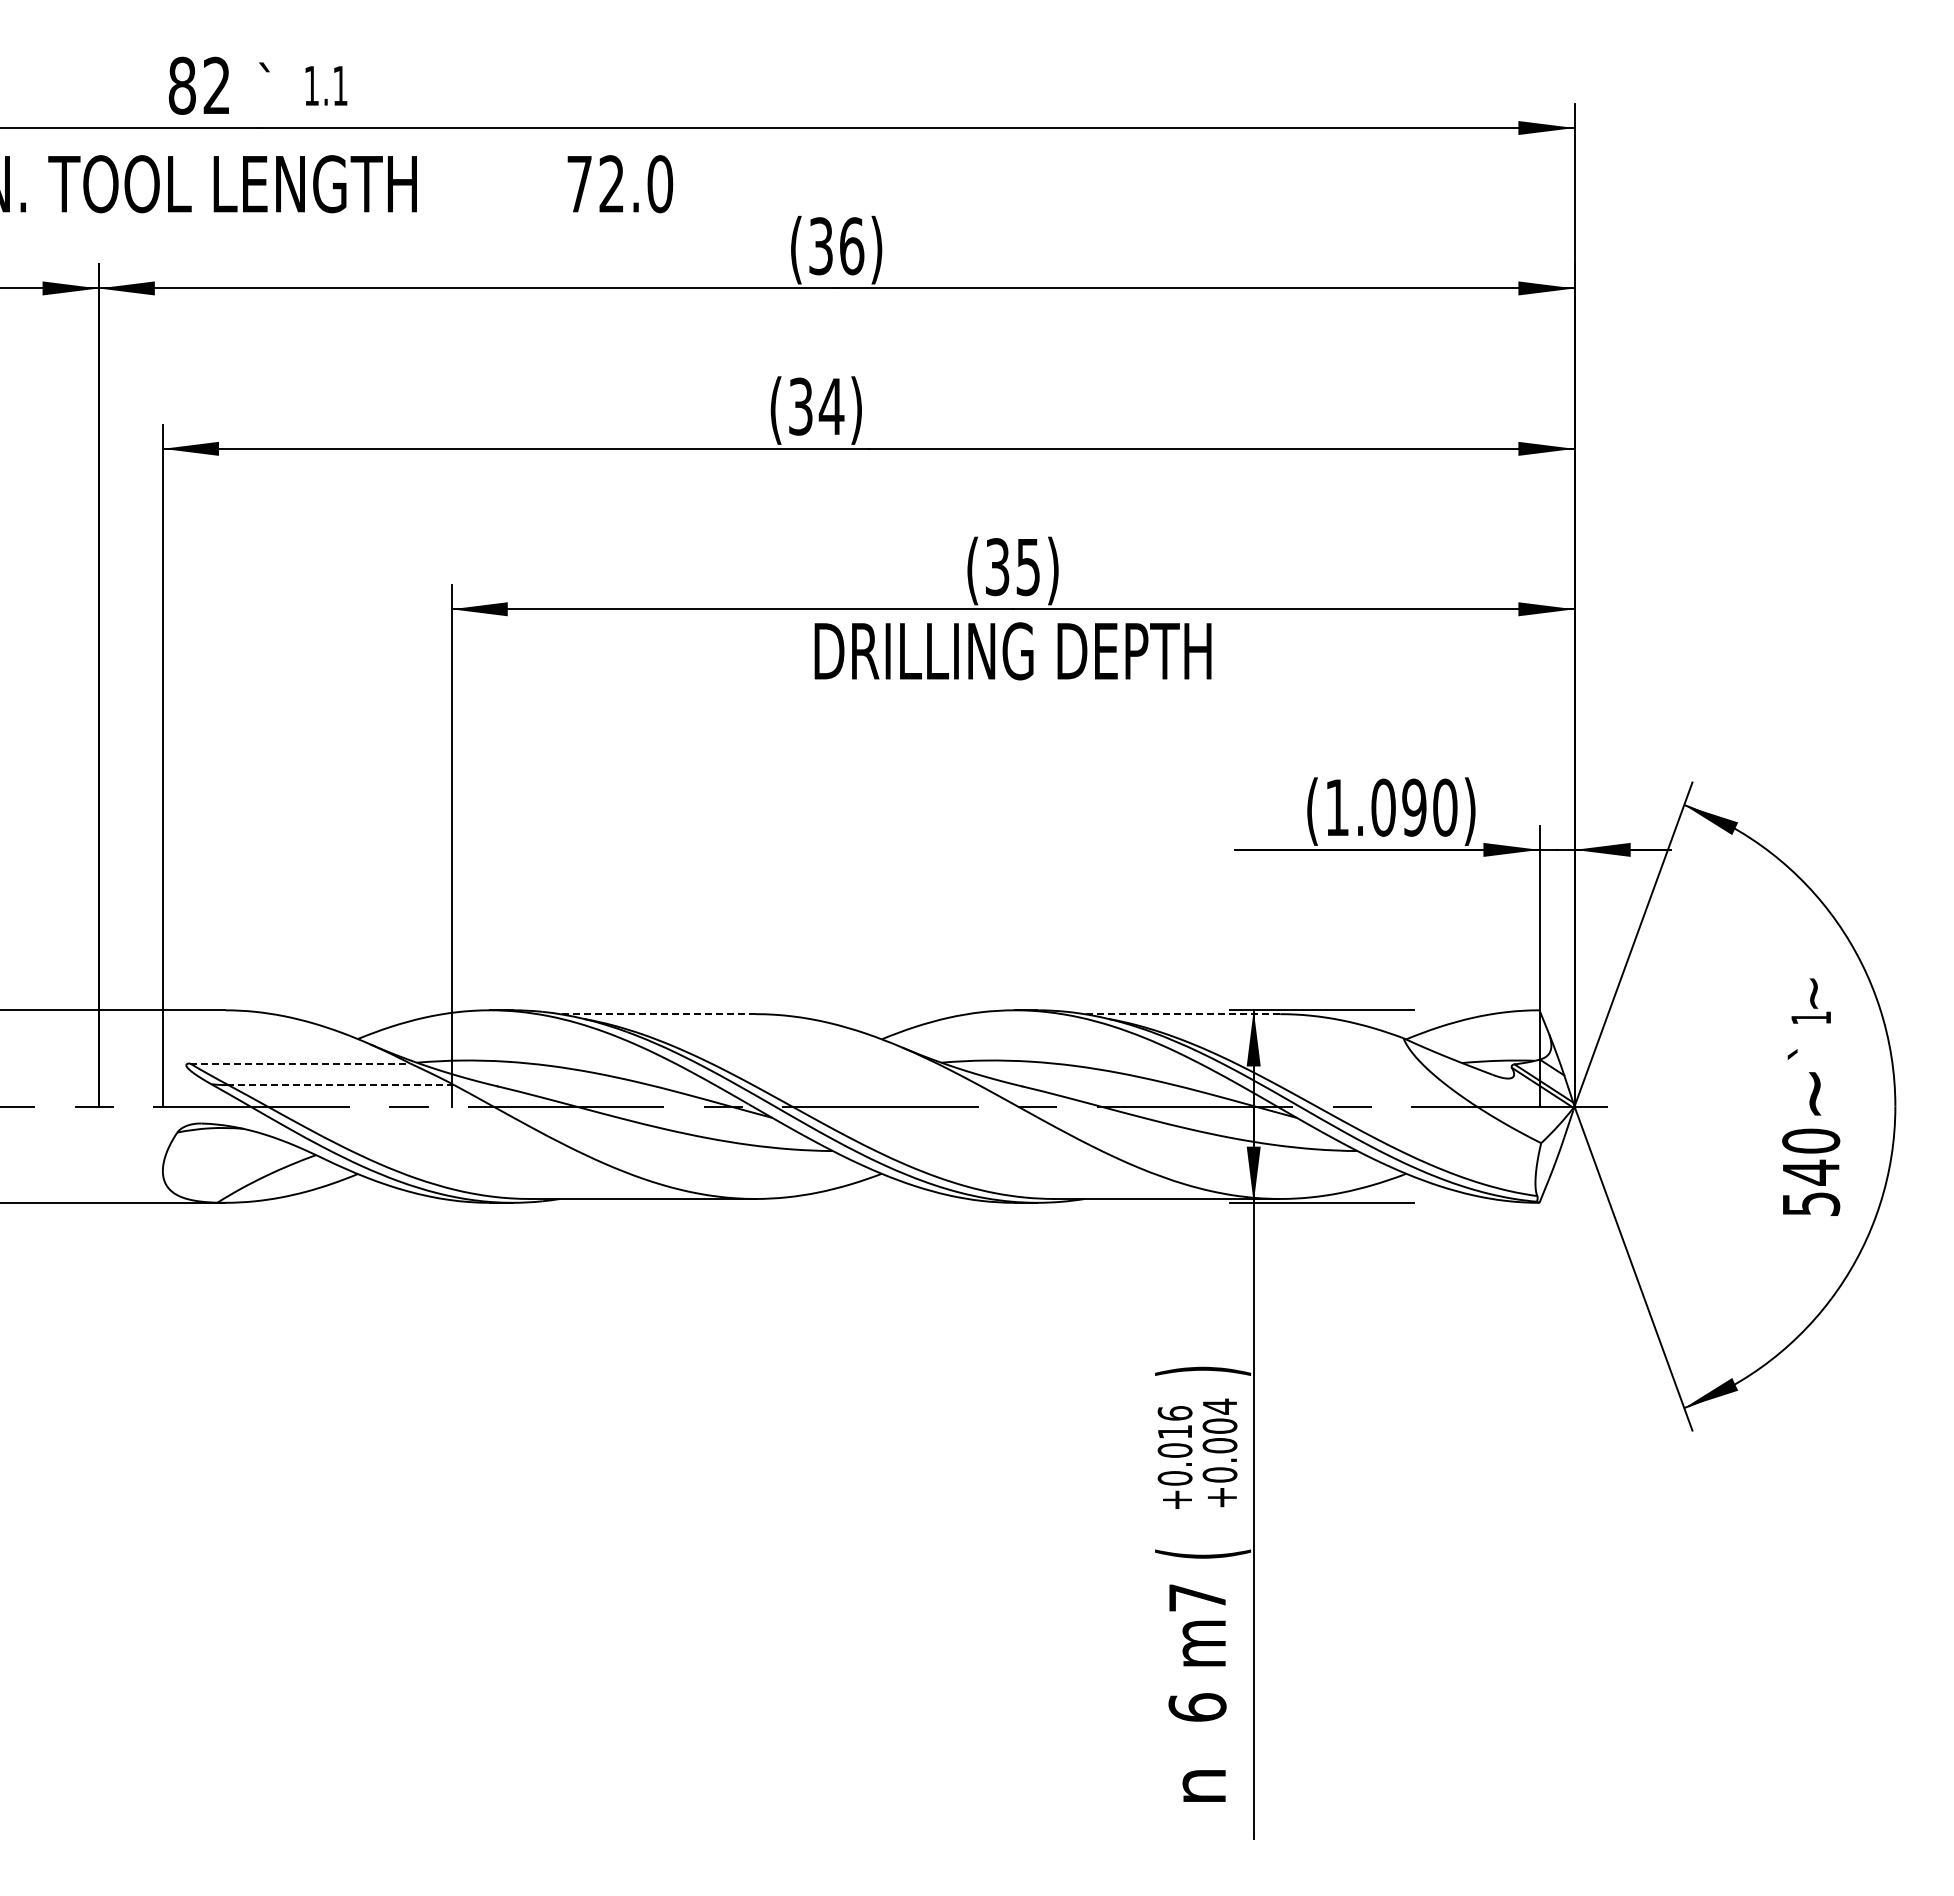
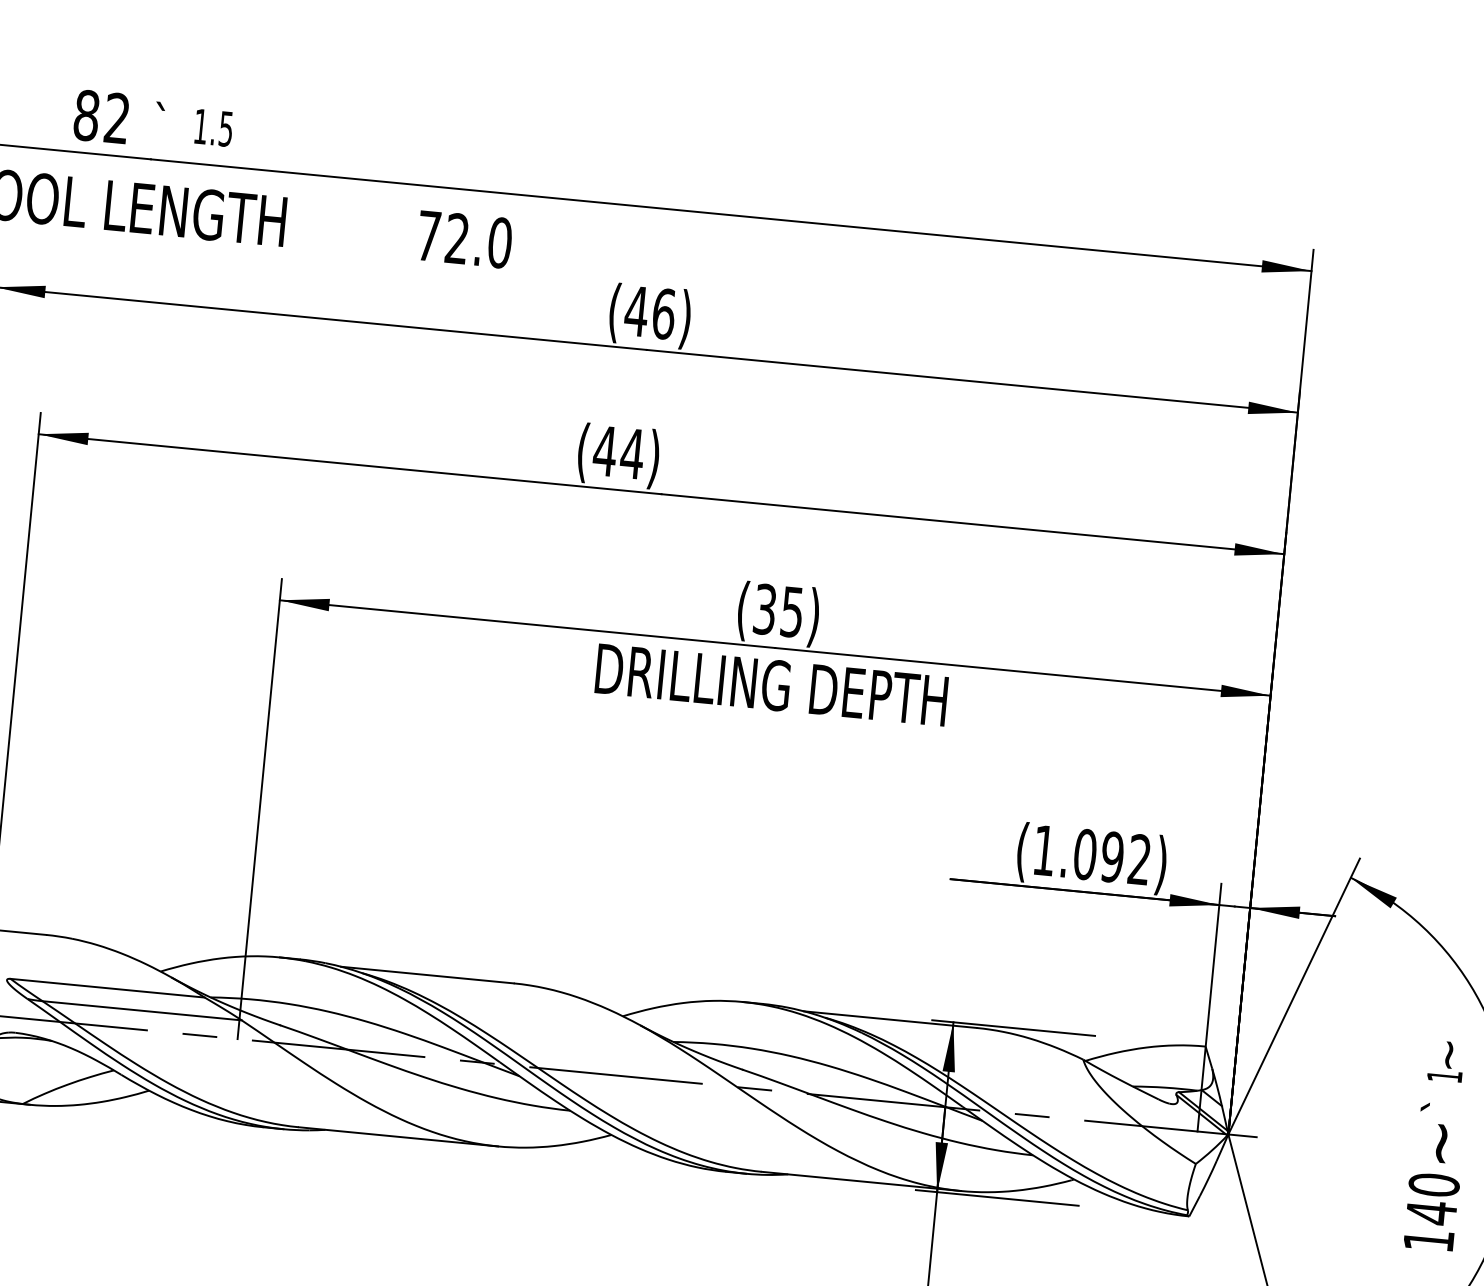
text: (340, 86) -> (226, 129), 1.1 -> 1.5
text: (820, 246) -> (636, 311), (36) -> (46)
text: (800, 406) -> (604, 451), (34) -> (44)
text: (1445, 807) -> (1139, 859), (1.090) -> (1.092)
line: (657, 1014) -> (427, 975), dashed -> solid
line: (1182, 1014) -> (890, 1019), dashed -> solid
line: (300, 1063) -> (107, 988), dashed -> solid
line: (341, 1085) -> (142, 1011), dashed -> solid
text: (1811, 1203) -> (1429, 1240), 540 -> 140

